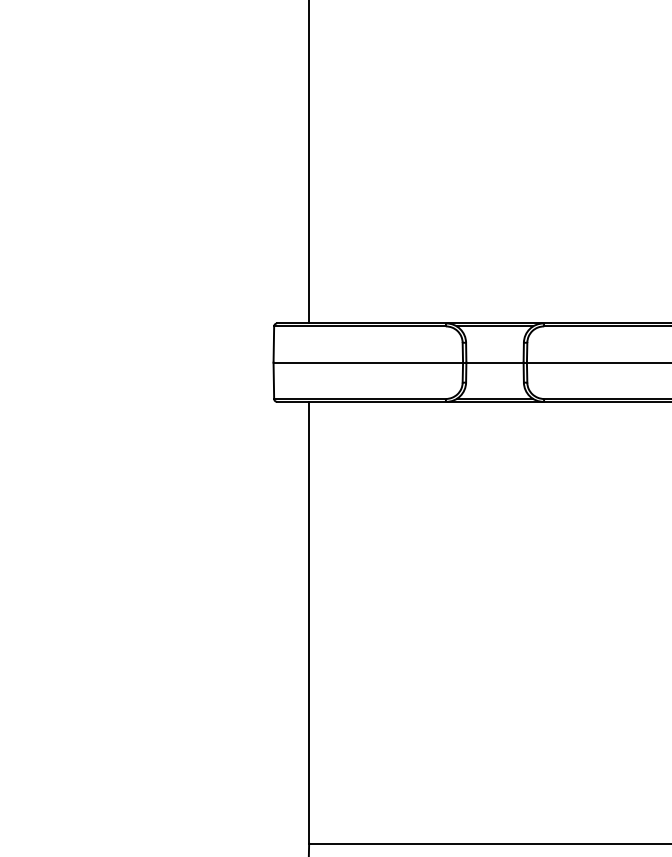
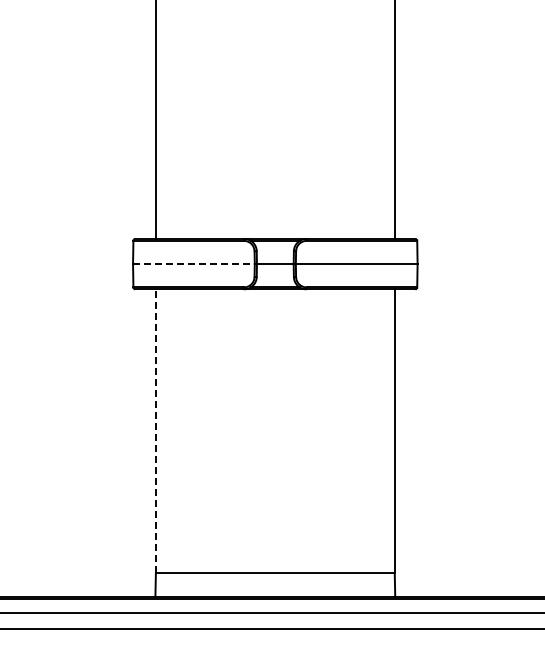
line: (367, 363) -> (193, 264), solid -> dashed
line: (308, 623) -> (155, 431), solid -> dashed

